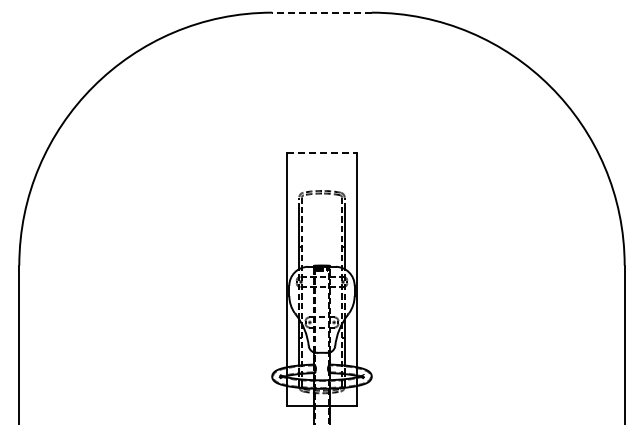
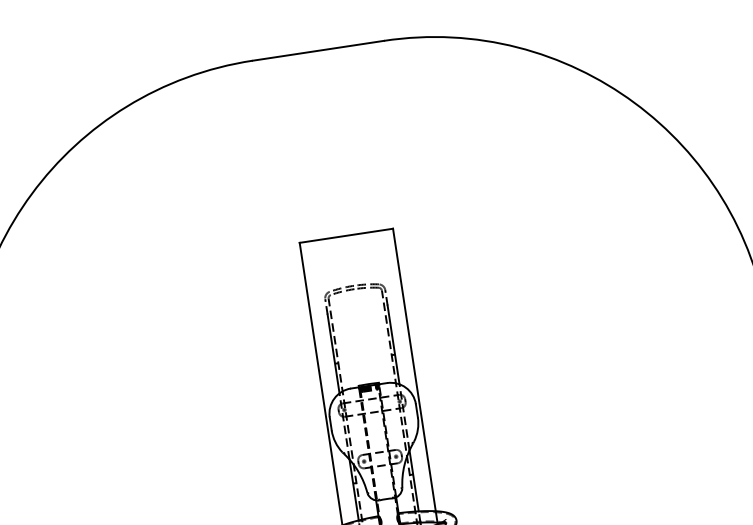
line: (321, 12) -> (317, 50), dashed -> solid
line: (322, 153) -> (347, 236), dashed -> solid

